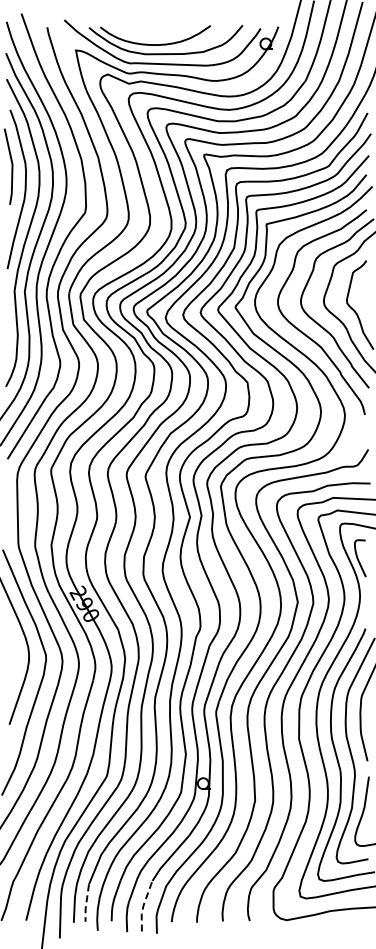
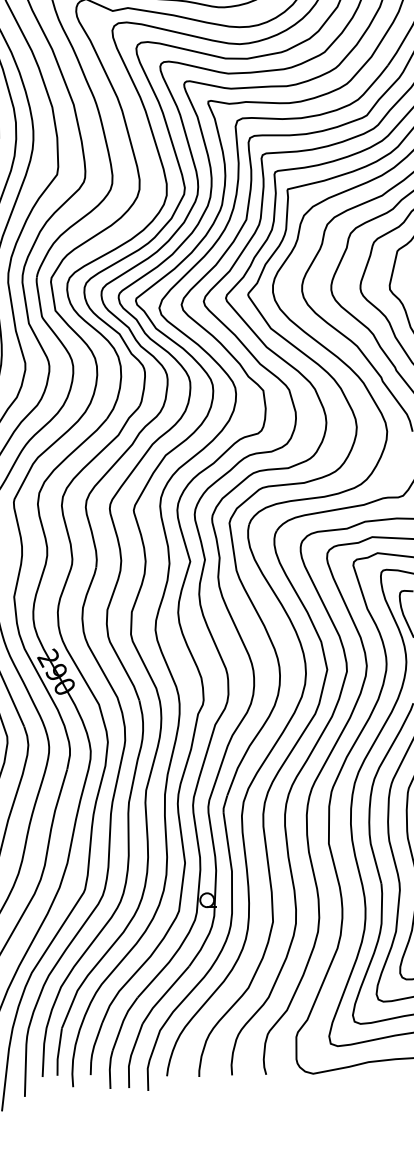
line: (86, 904) -> (58, 1053), dashed -> solid
line: (143, 905) -> (131, 1055), dashed -> solid

